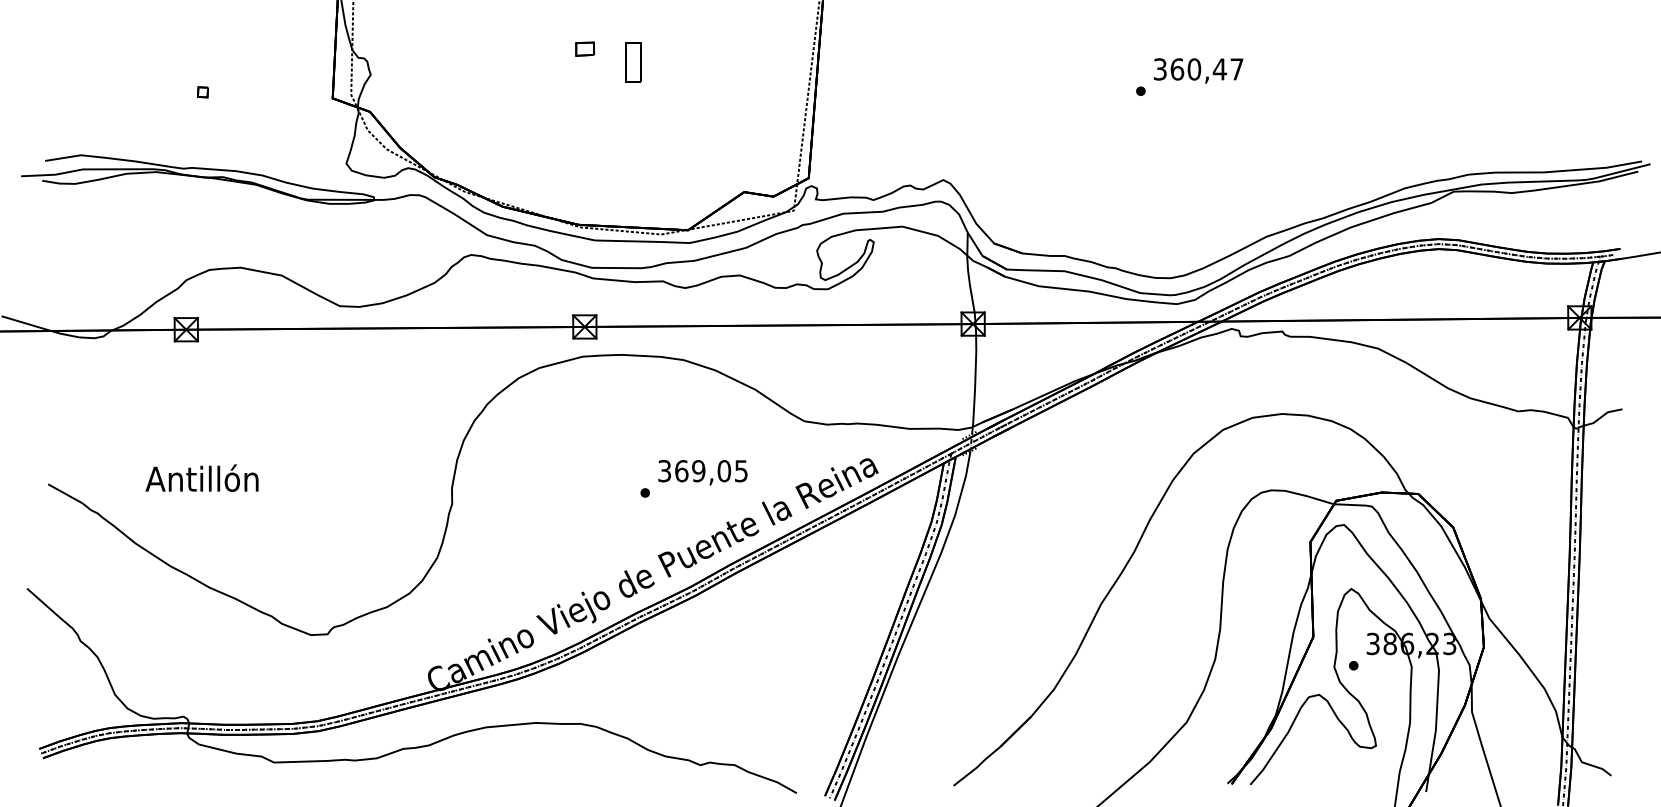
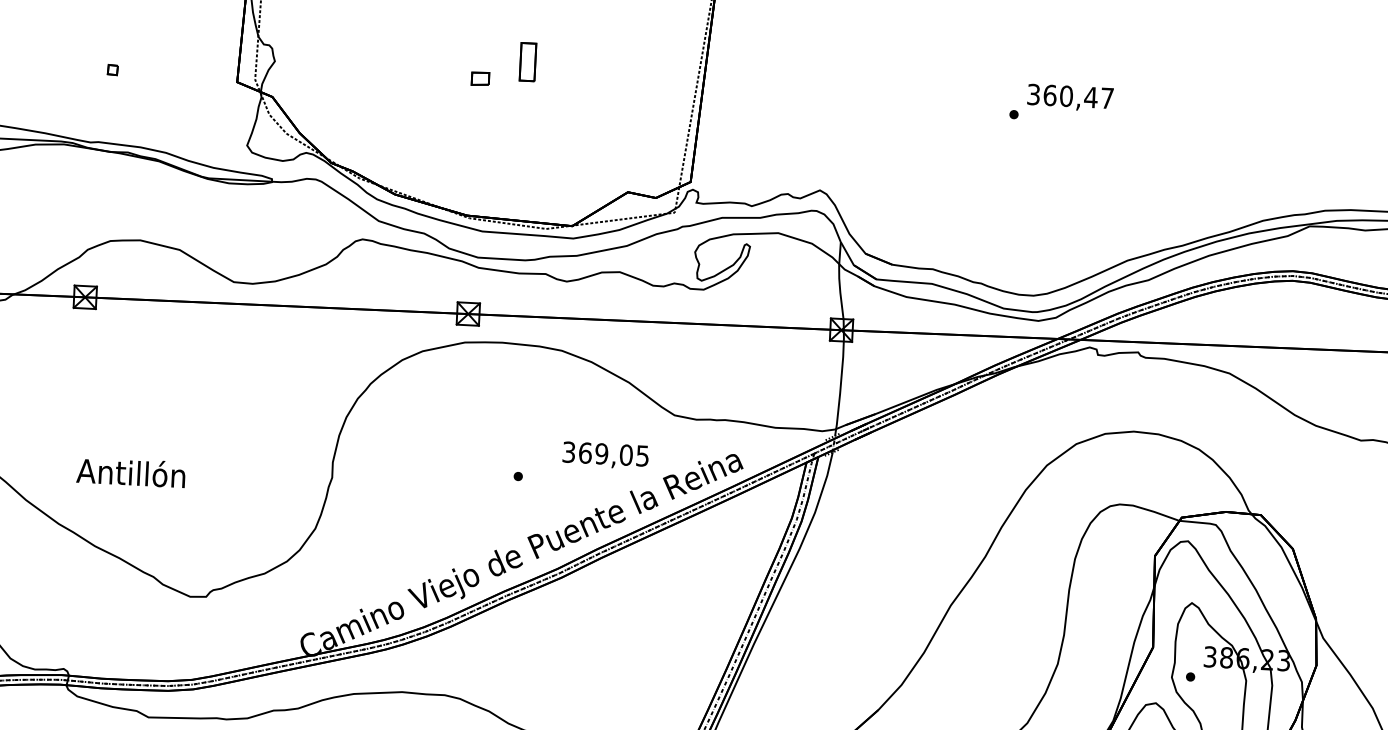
part: (584, 48) -> (479, 78), moved
text: (702, 472) -> (605, 455), moved
text: (201, 477) -> (130, 471), moved

